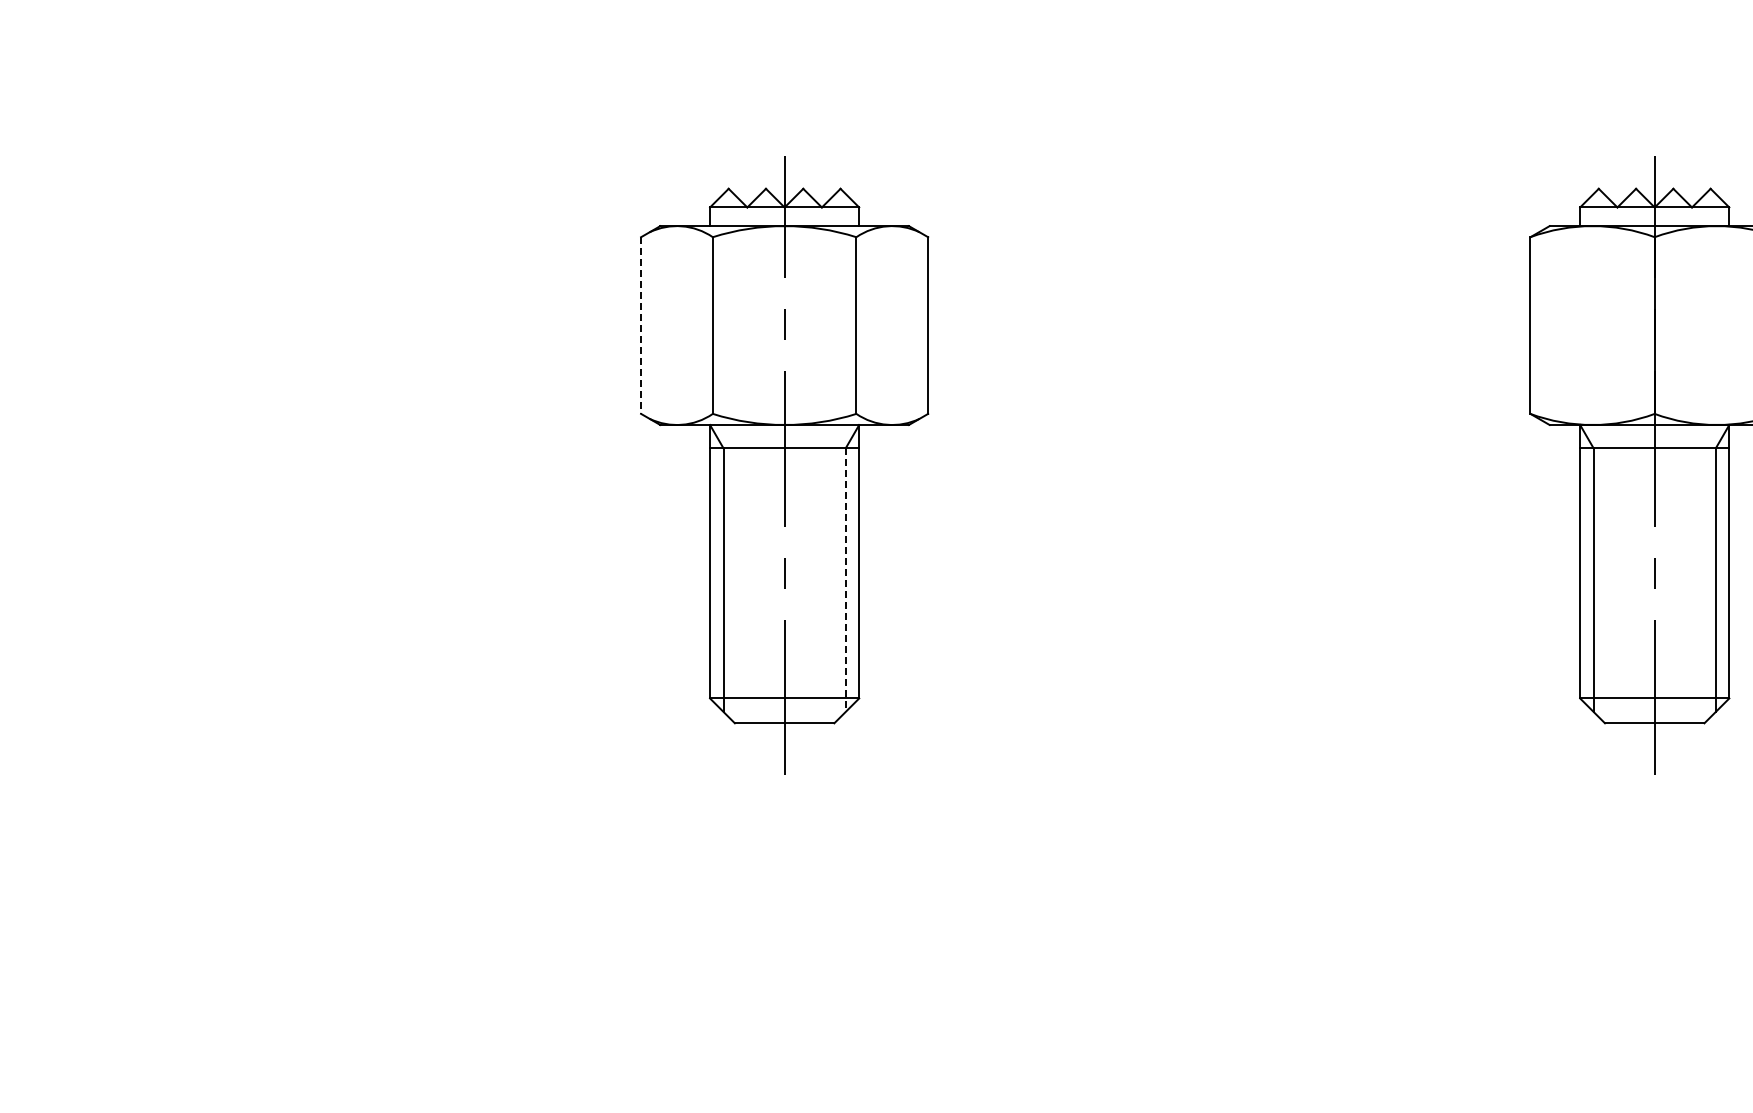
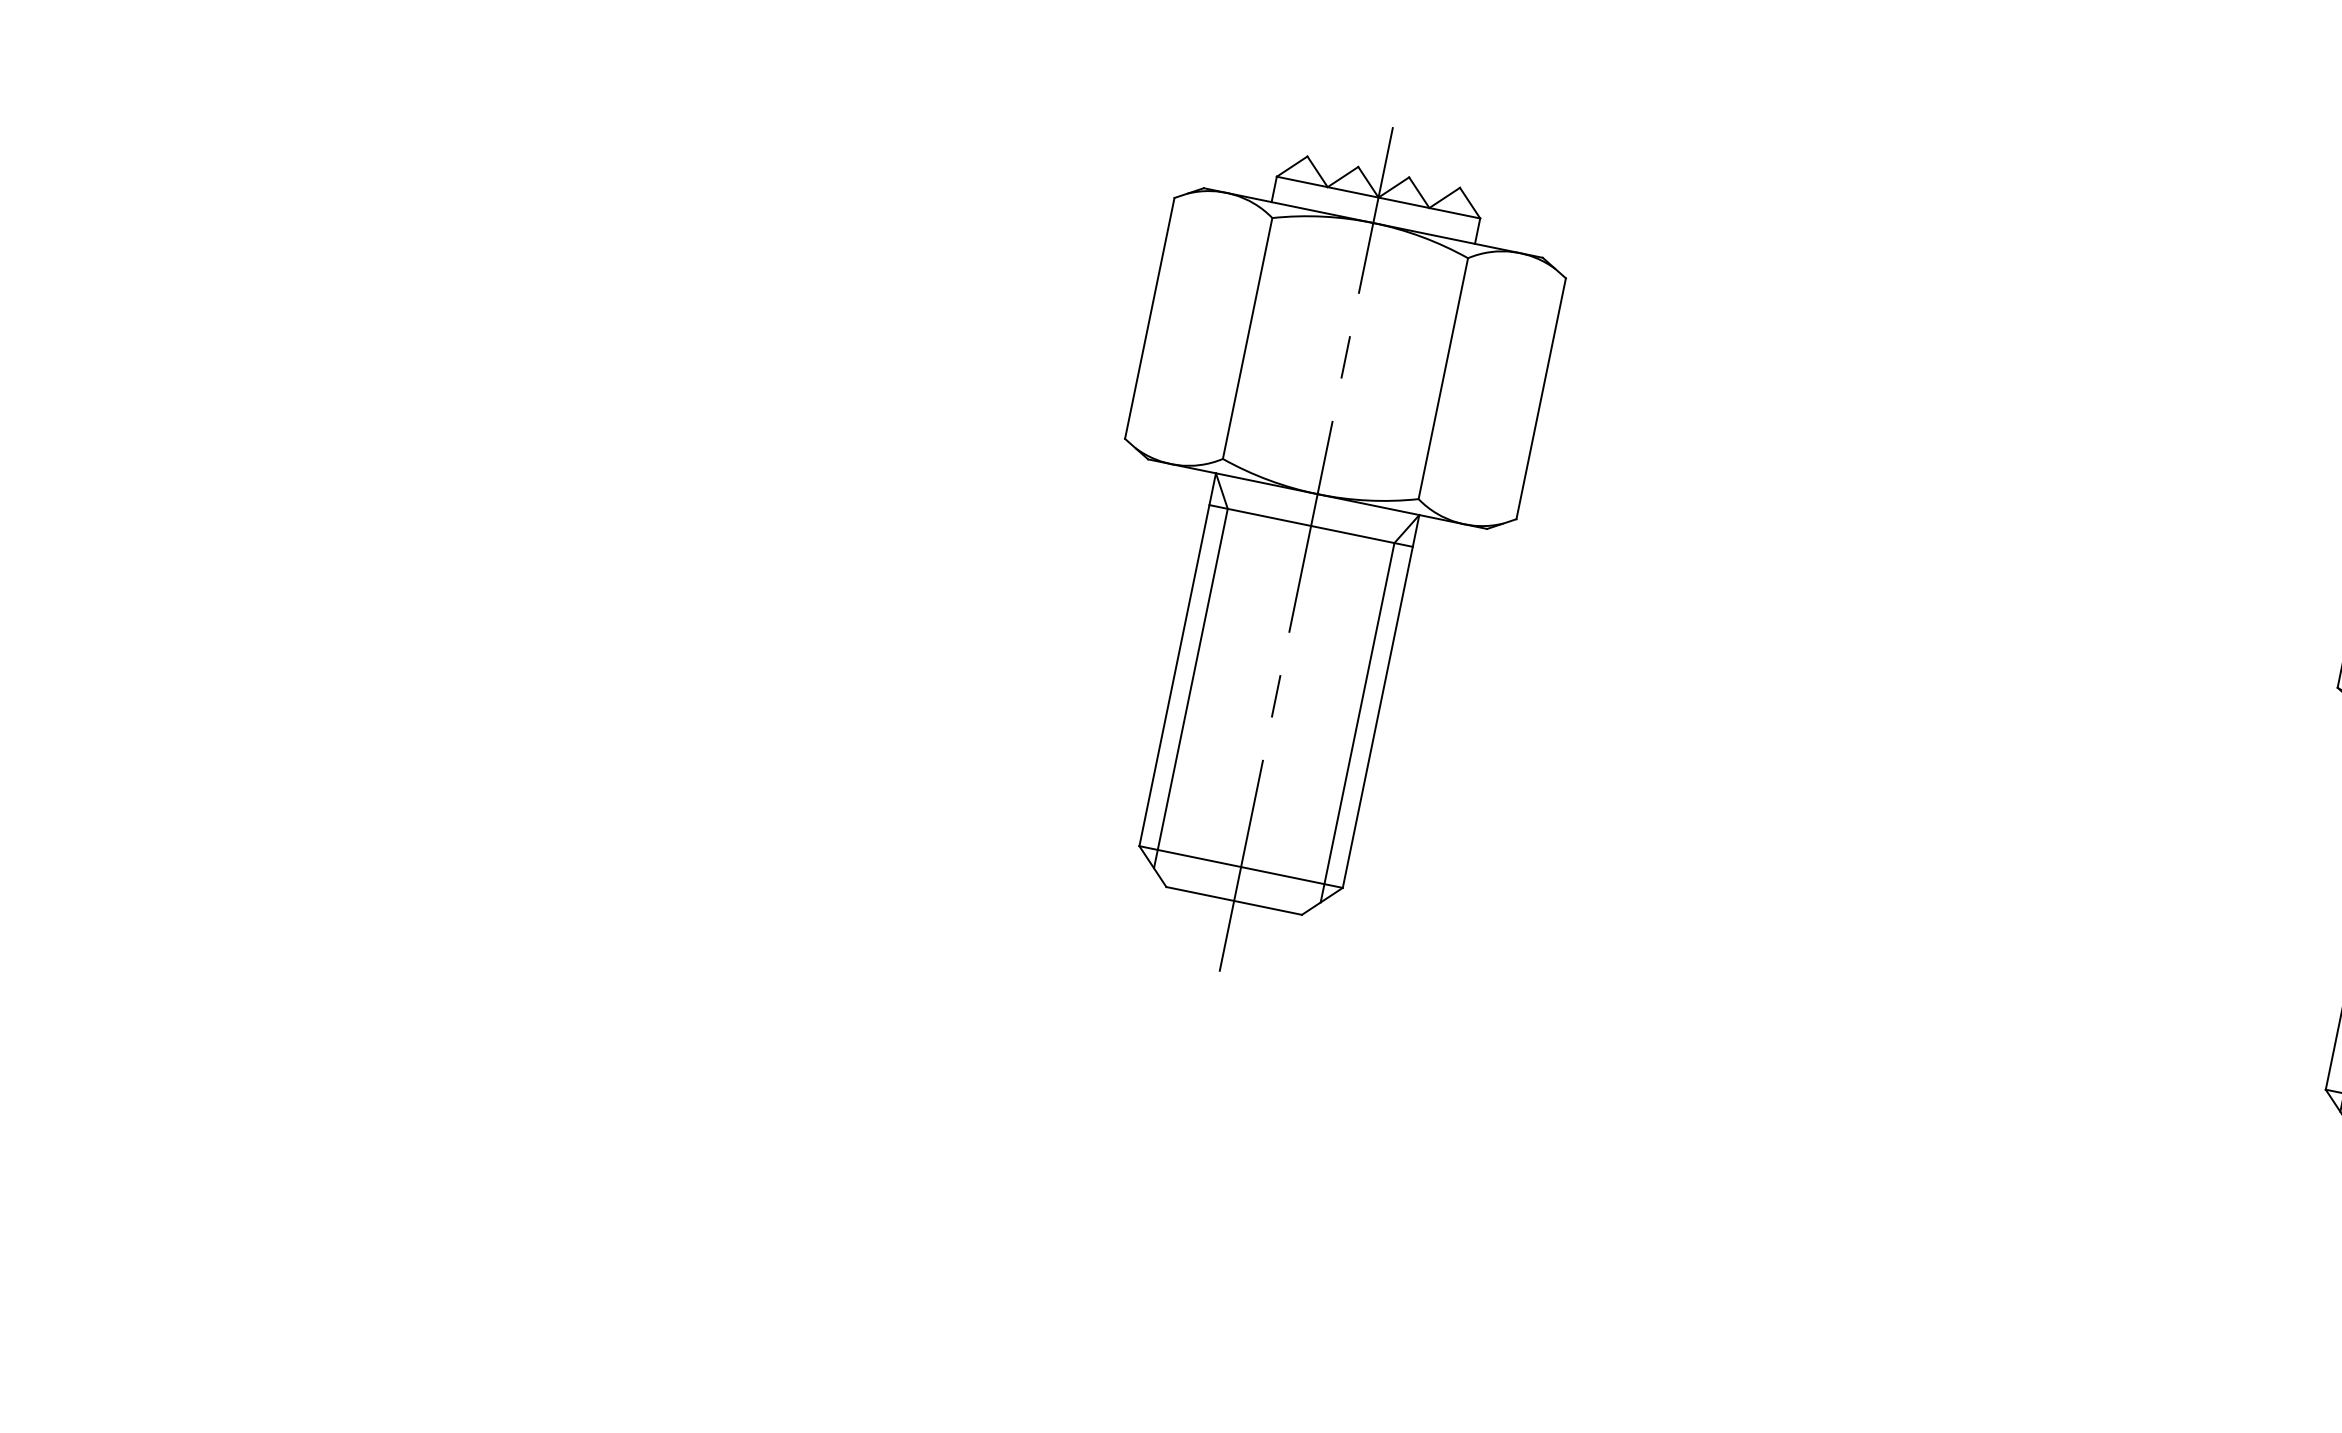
line: (641, 326) -> (1150, 319), dashed -> solid
line: (845, 580) -> (1357, 723), dashed -> solid

